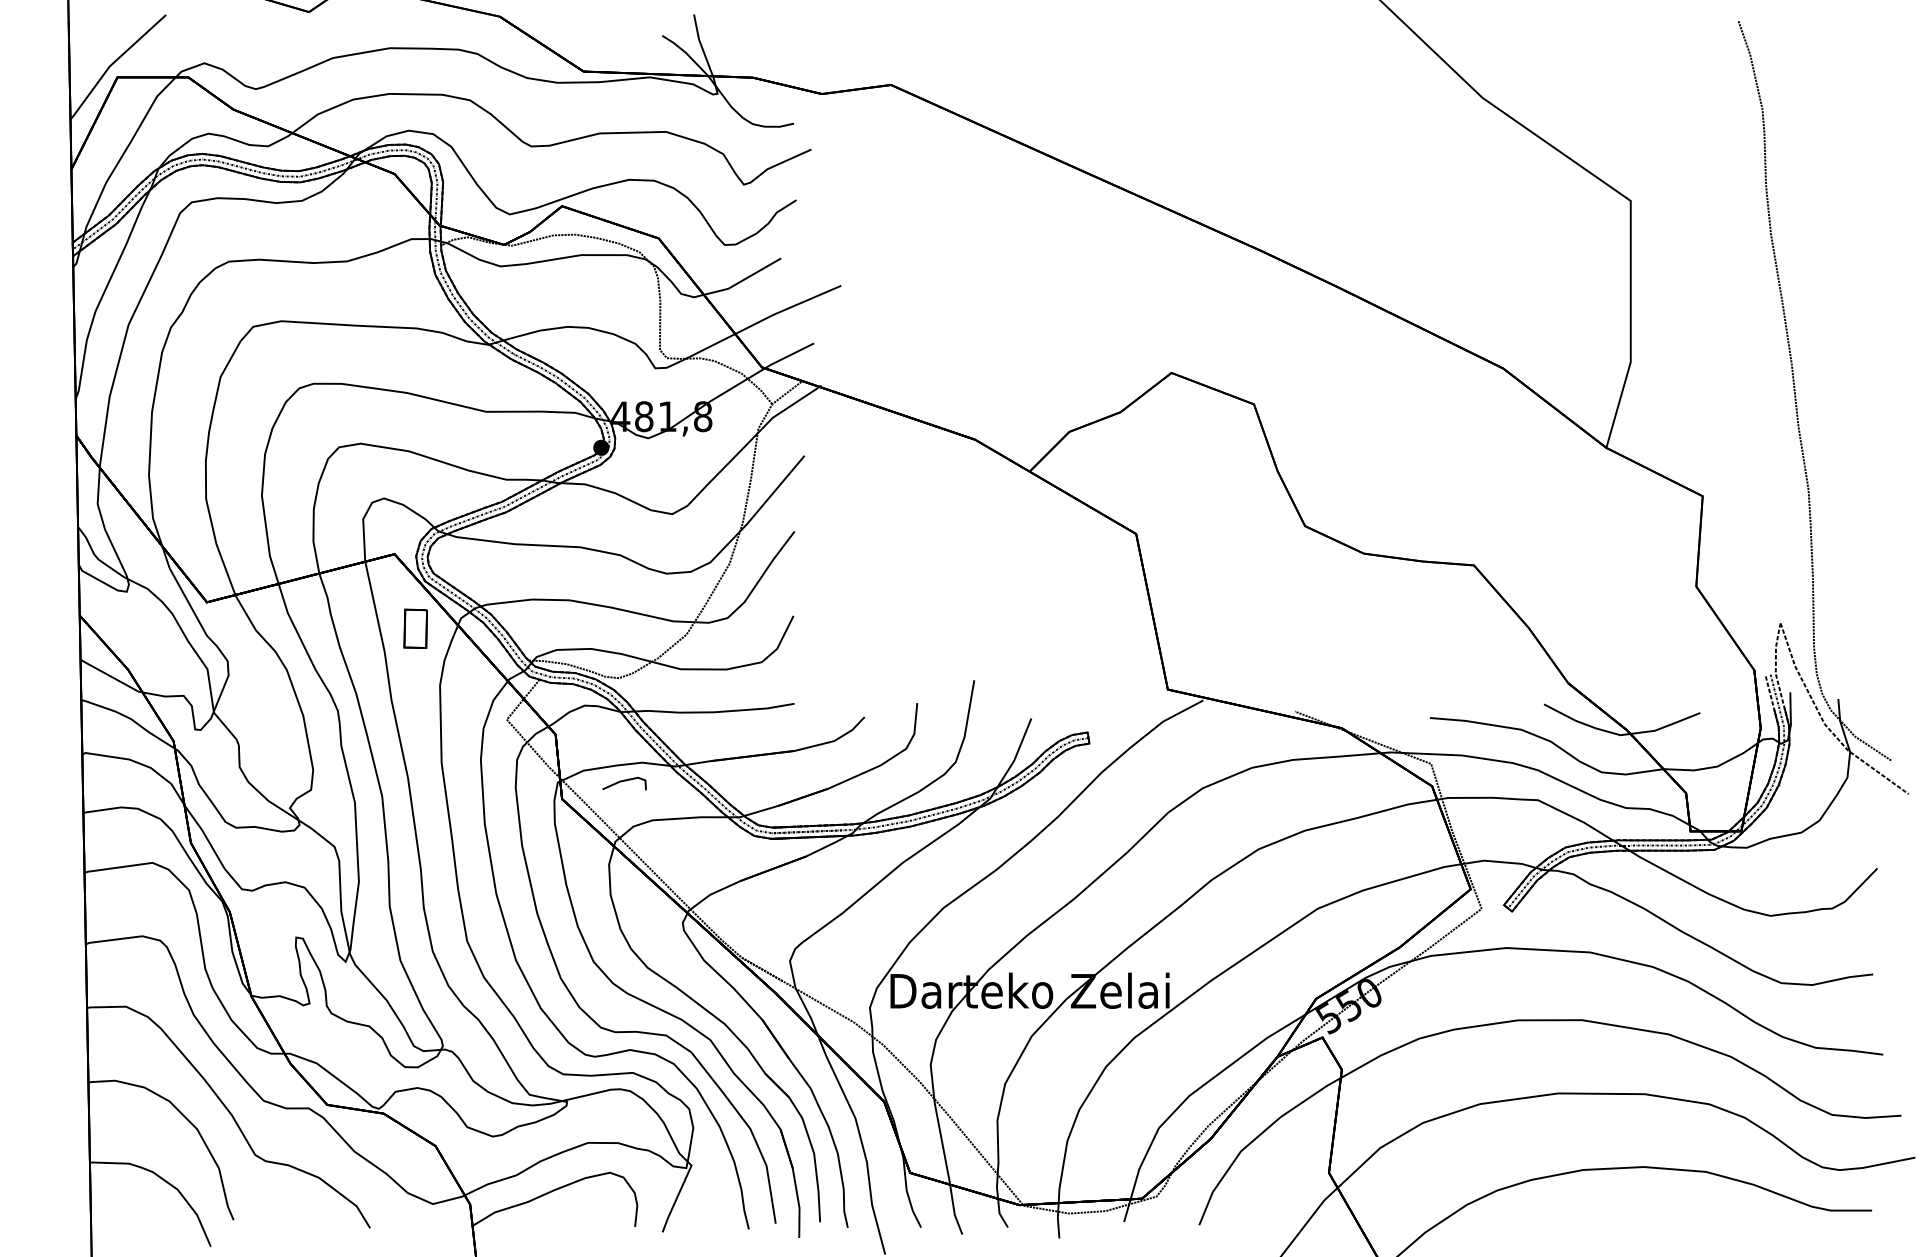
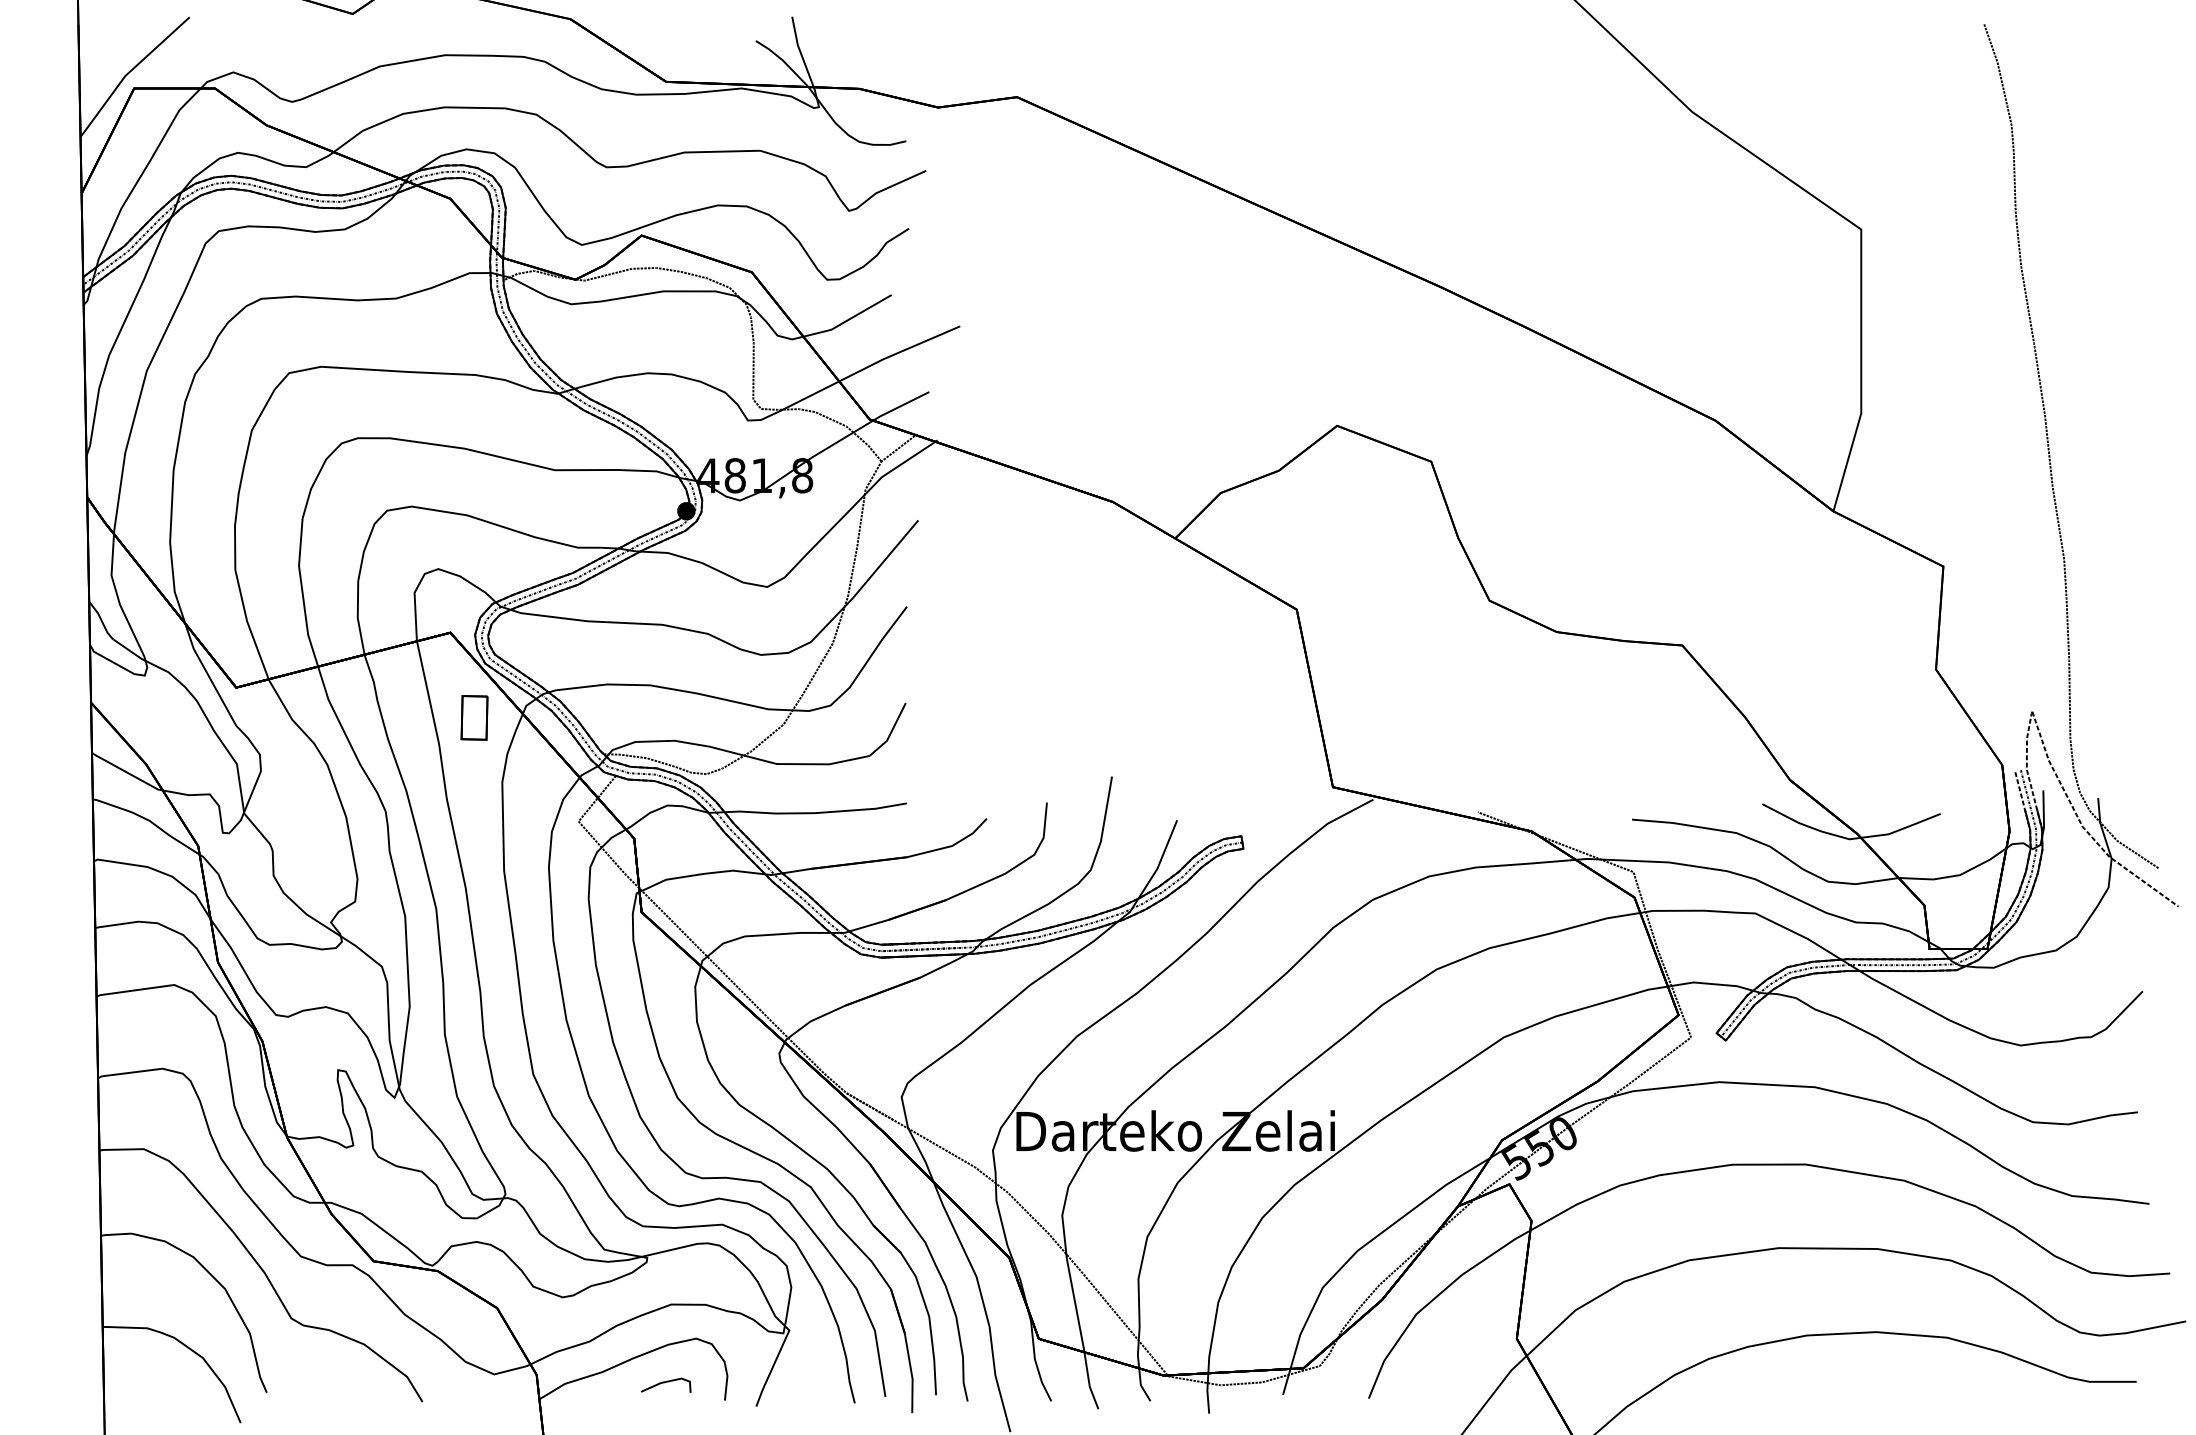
line: (624, 781) -> (666, 1382), moved

